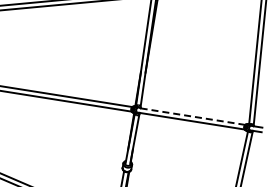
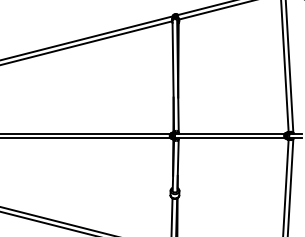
line: (191, 116) -> (230, 133), dashed -> solid

